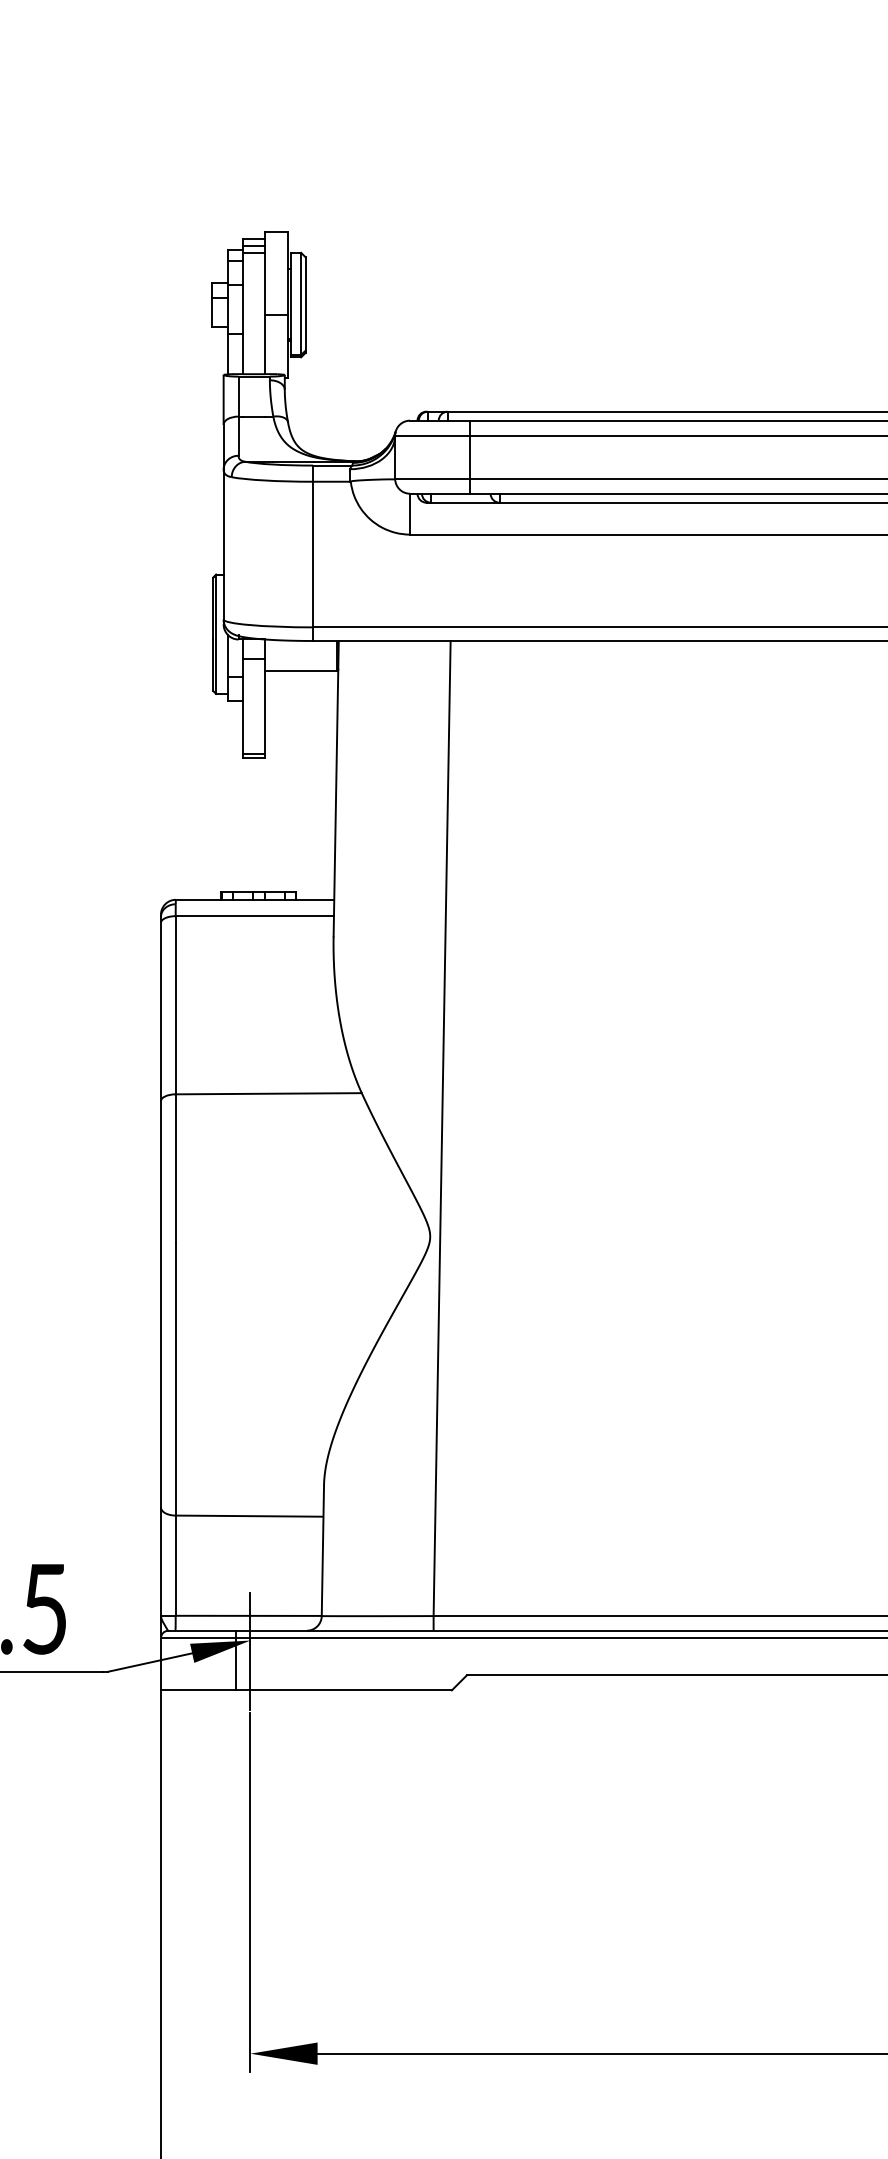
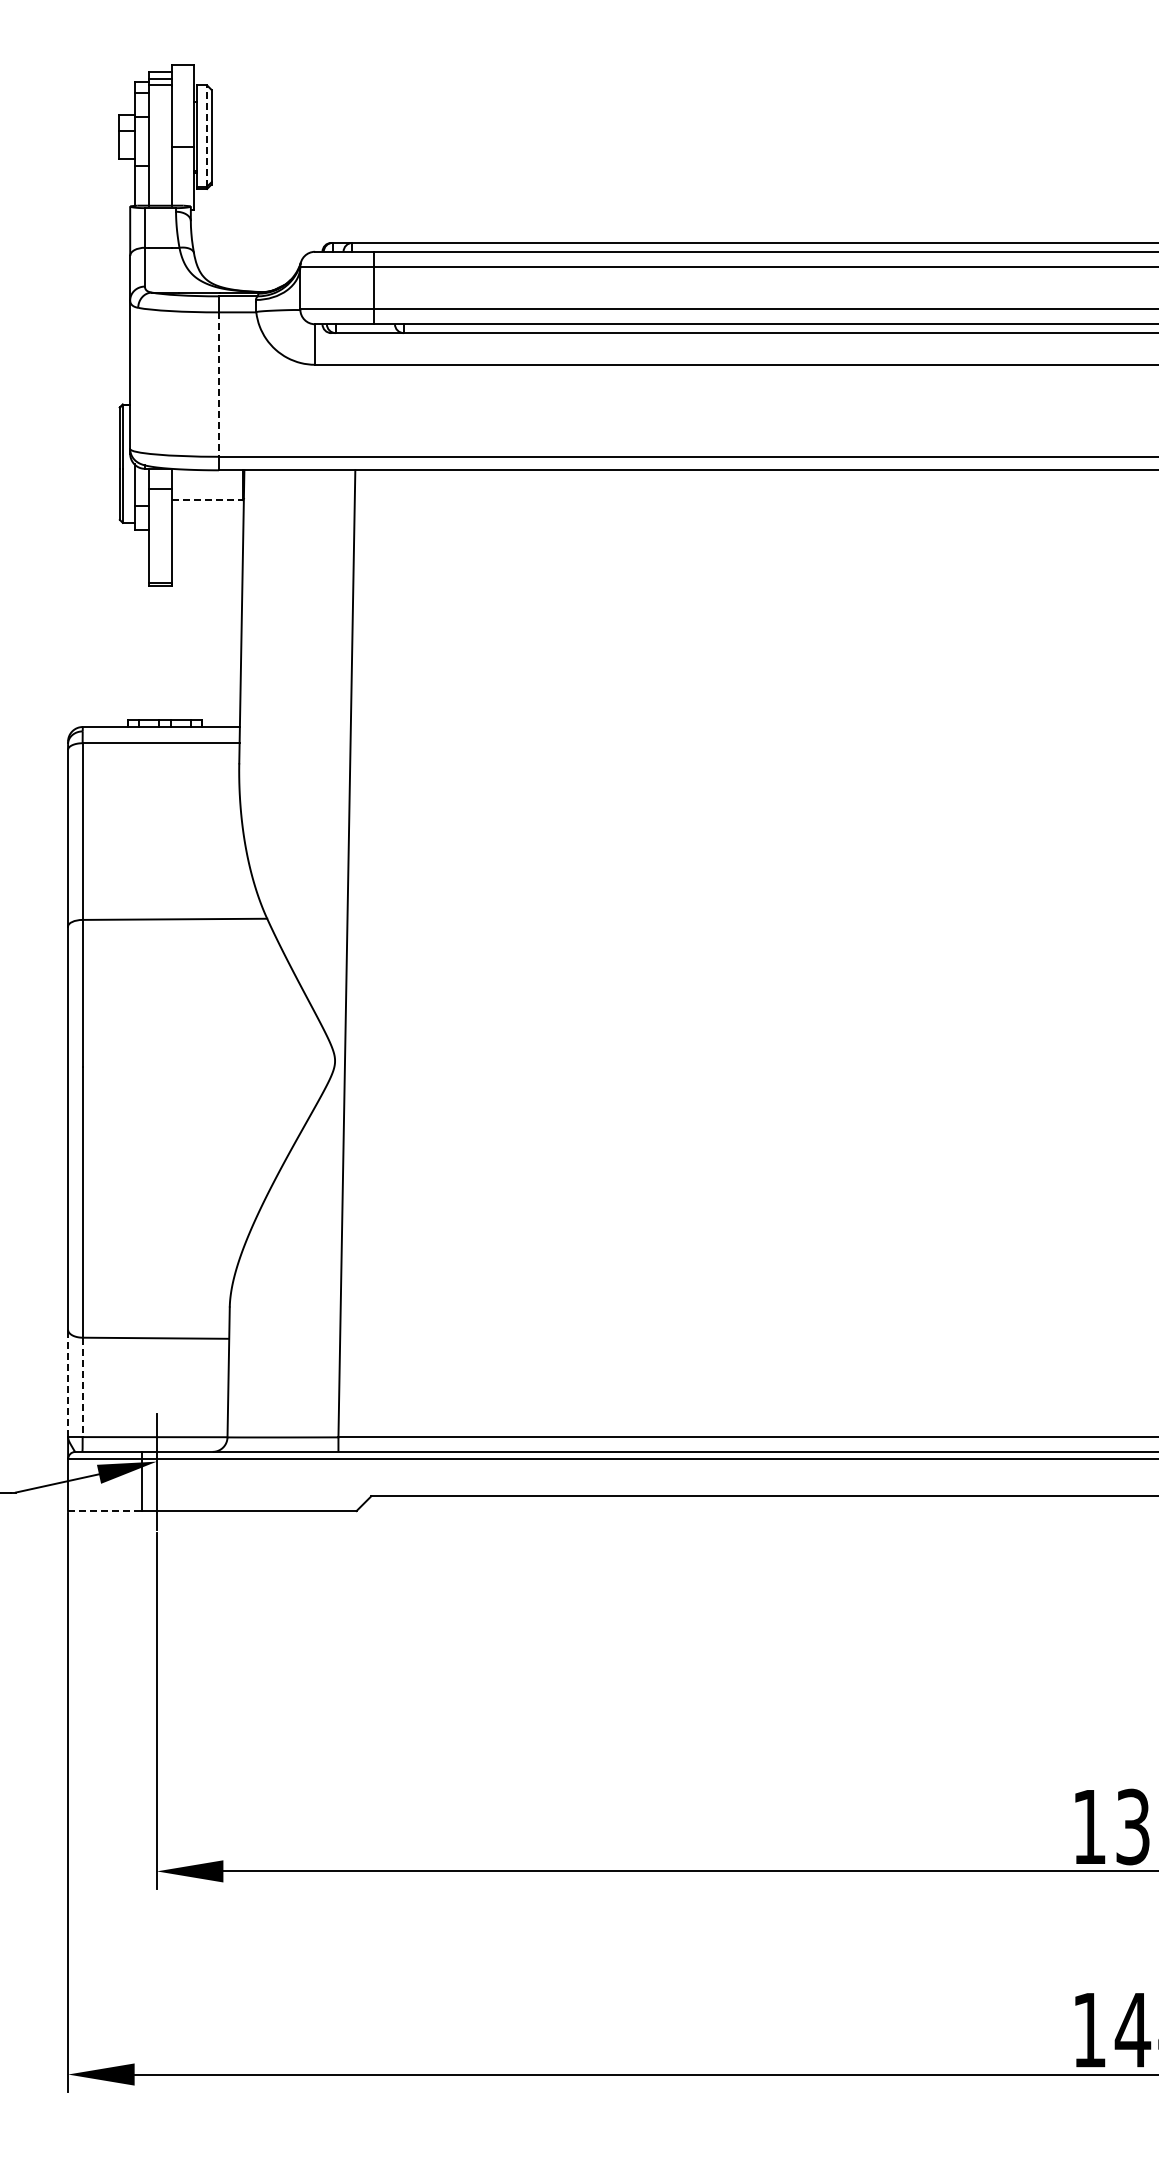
line: (301, 303) -> (207, 135), solid -> dashed
line: (312, 555) -> (218, 385), solid -> dashed
line: (301, 670) -> (207, 499), solid -> dashed
line: (161, 1561) -> (68, 1383), solid -> dashed
line: (175, 1565) -> (82, 1387), solid -> dashed
line: (198, 1690) -> (105, 1511), solid -> dashed

